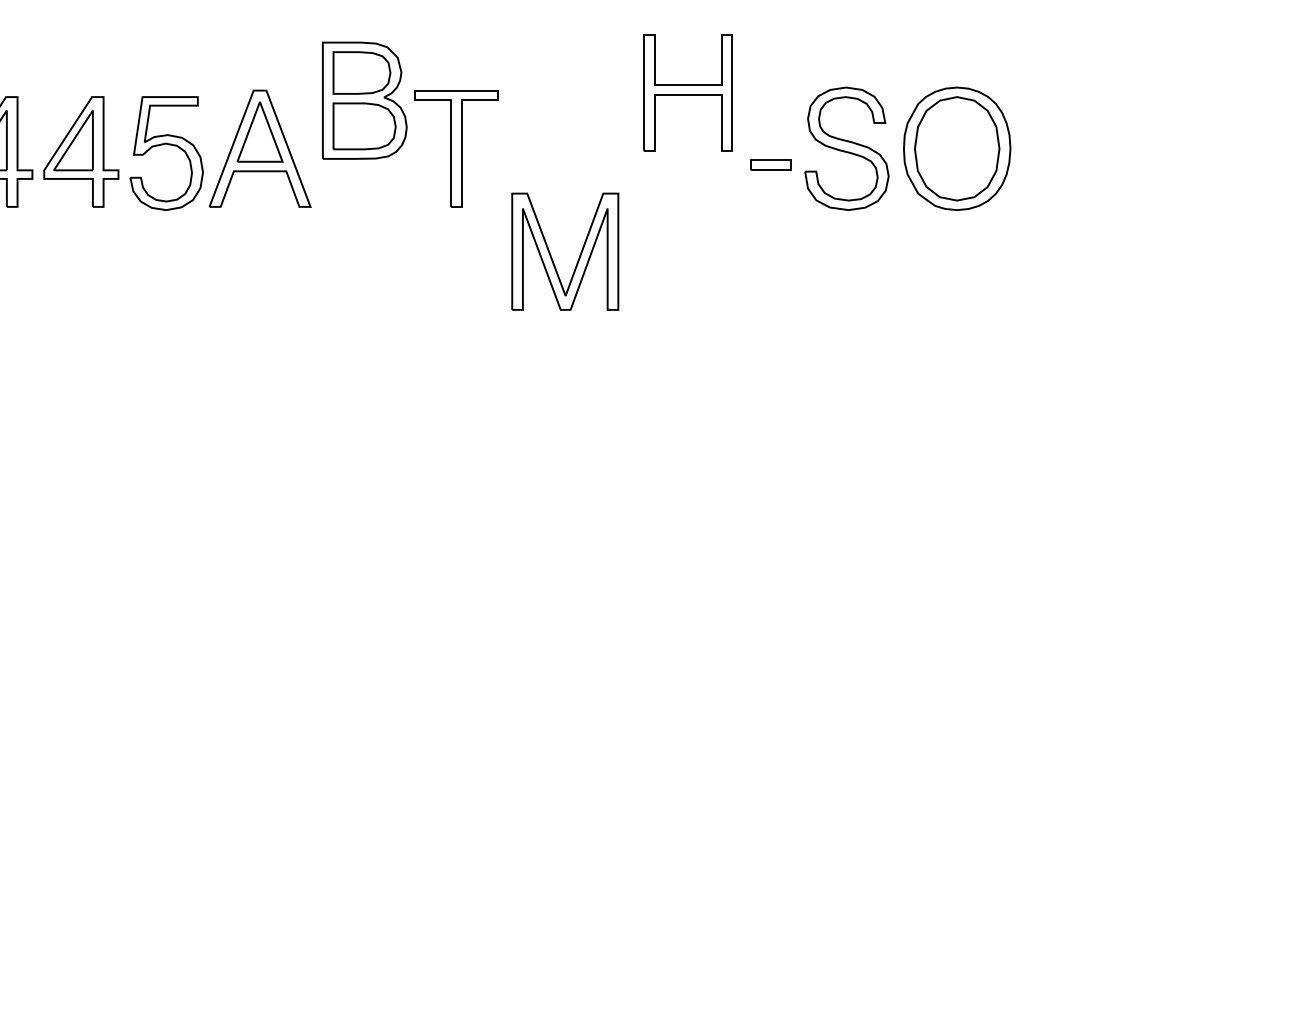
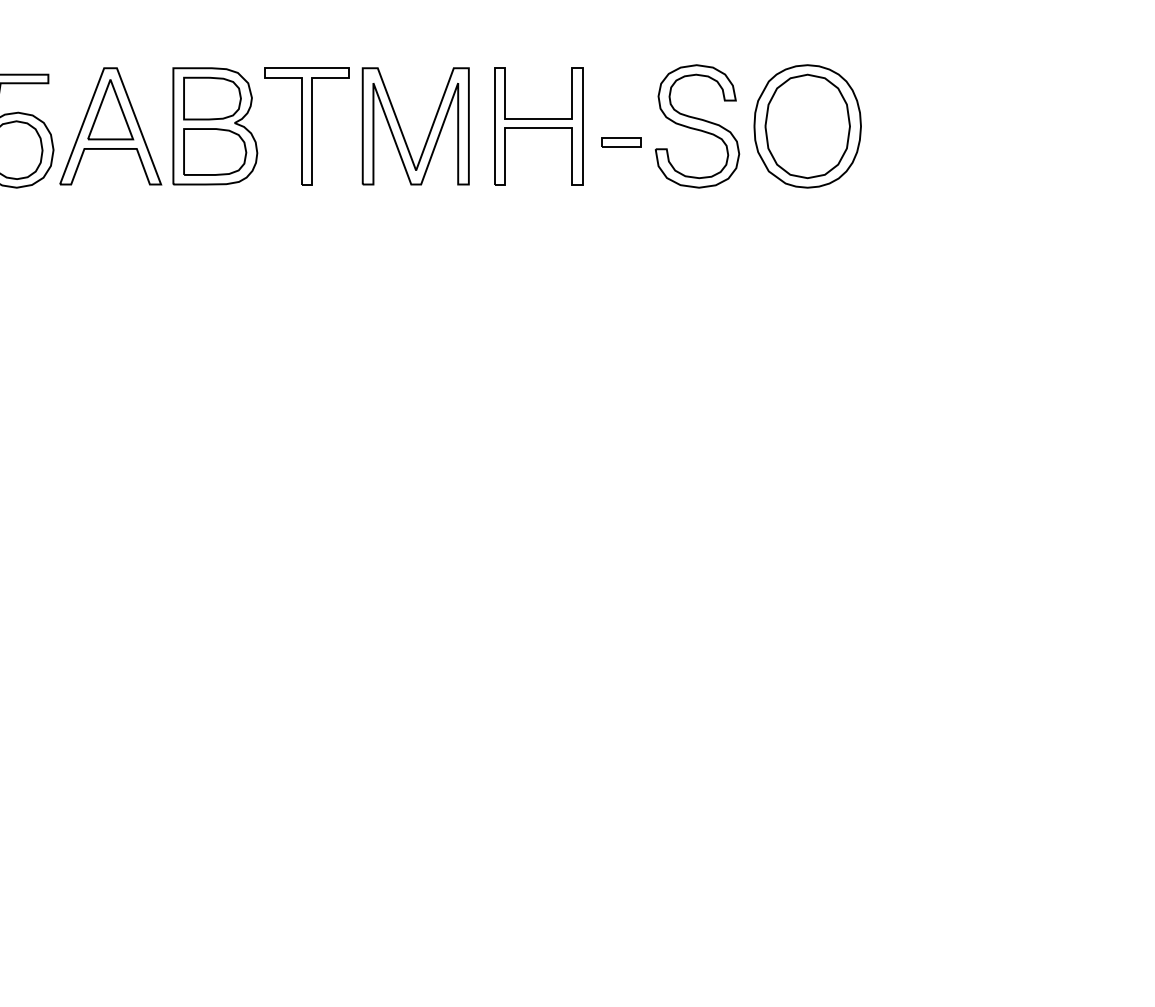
part: (687, 92) -> (538, 126), moved
part: (364, 100) -> (215, 126), moved
part: (579, 254) -> (430, 129), moved

